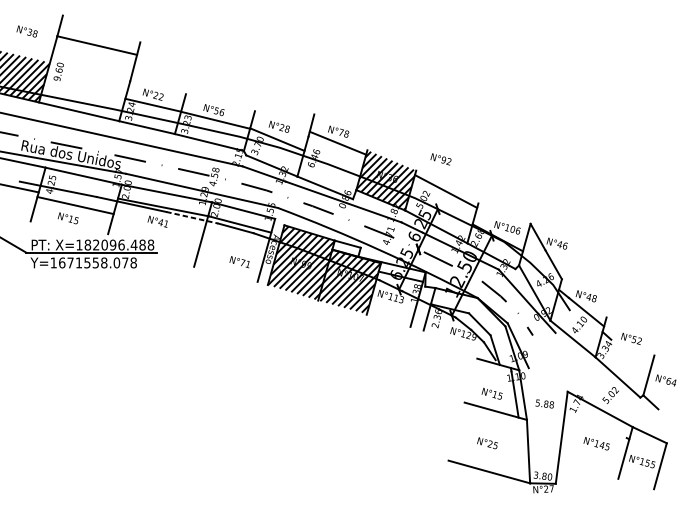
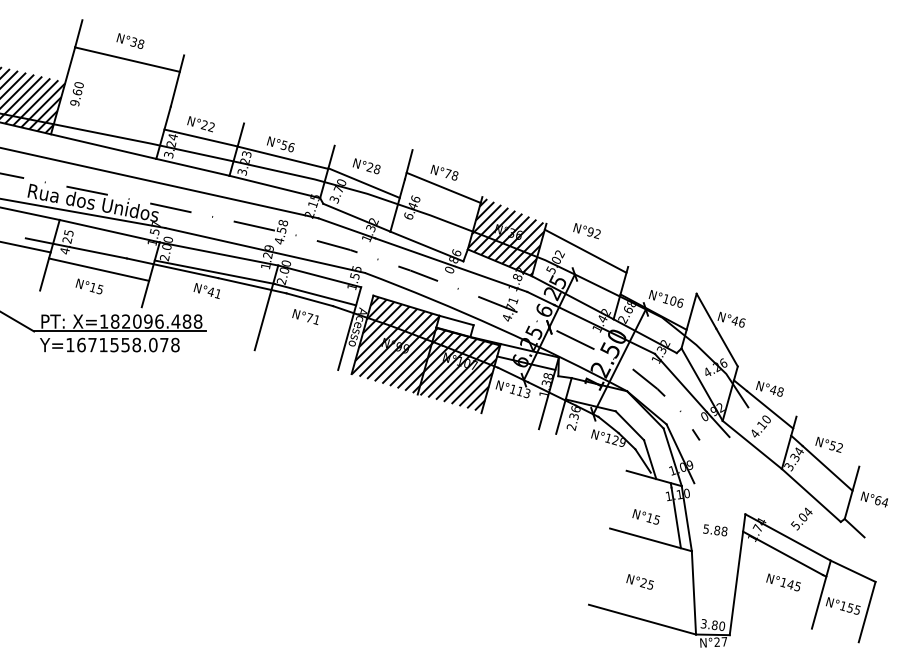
text: (27, 31) -> (130, 40), moved
text: (440, 159) -> (586, 231), moved
line: (192, 217) -> (252, 285), dashed -> solid
text: (239, 261) -> (305, 316), moved
line: (630, 356) -> (827, 468), added
text: (614, 389) -> (807, 511), 5.02 -> 5.04
line: (596, 421) -> (783, 553), added

